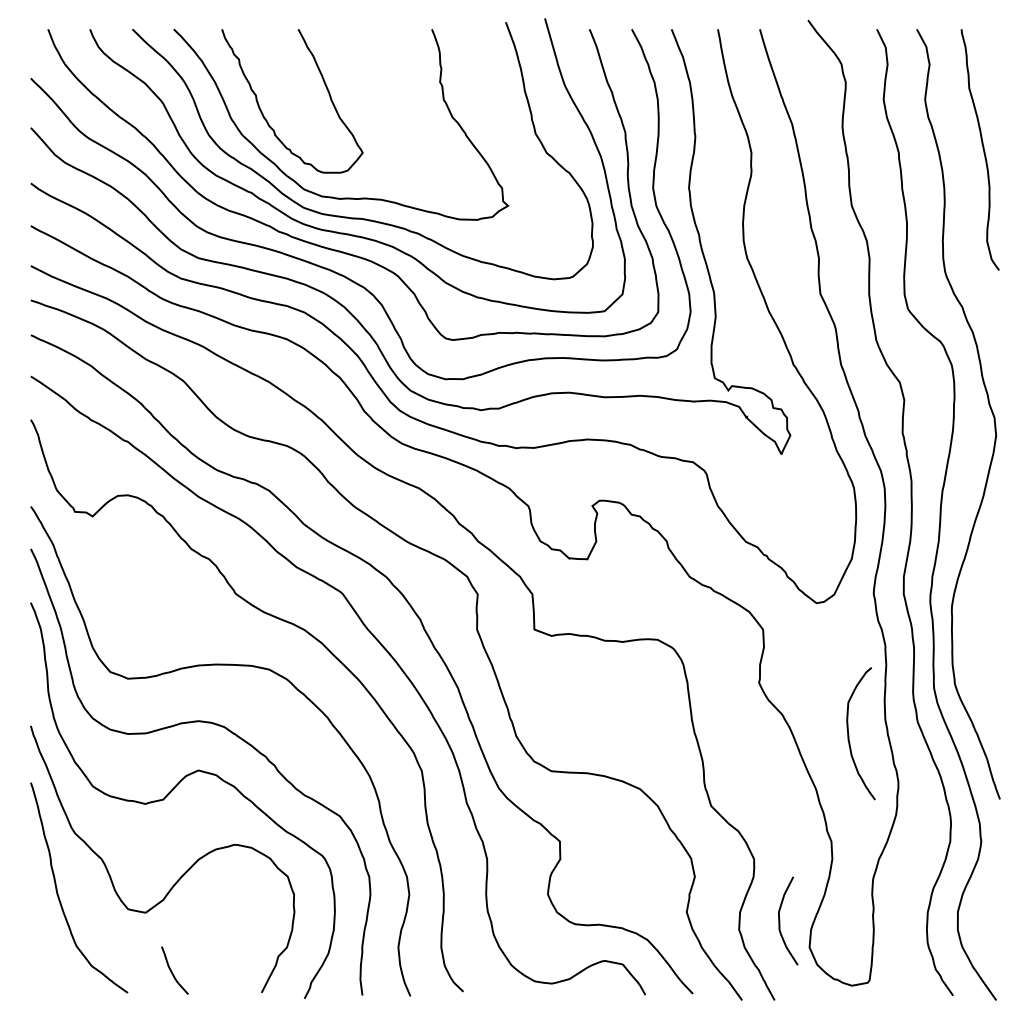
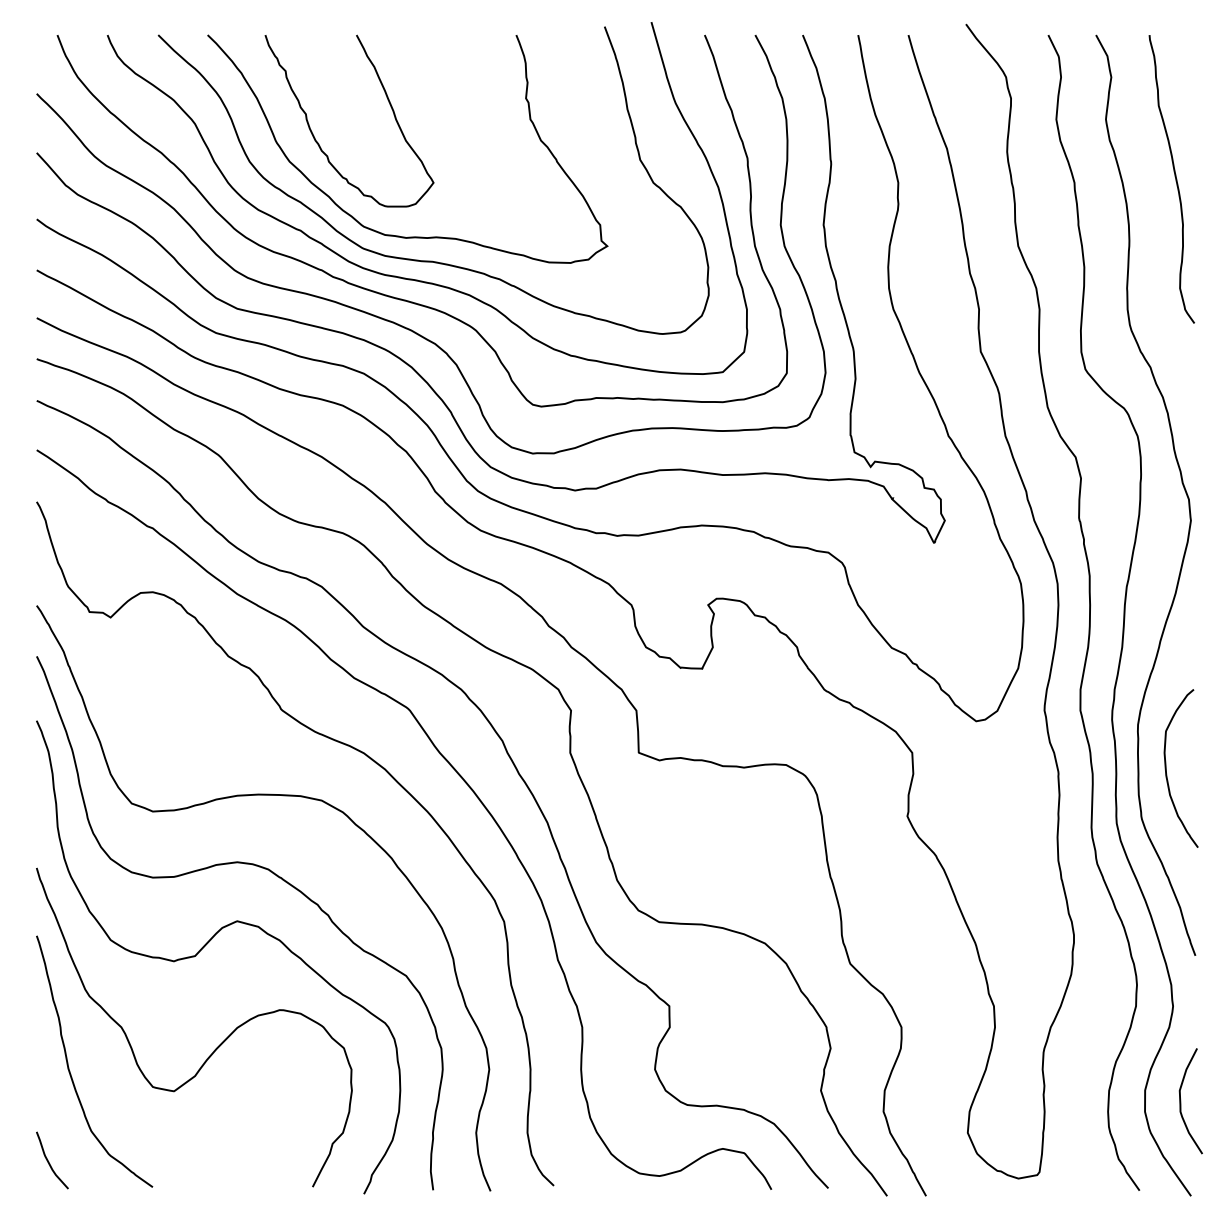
curve: (849, 734) -> (1167, 769), moved
curve: (780, 920) -> (1181, 1100), moved
curve: (172, 971) -> (49, 1161), moved

